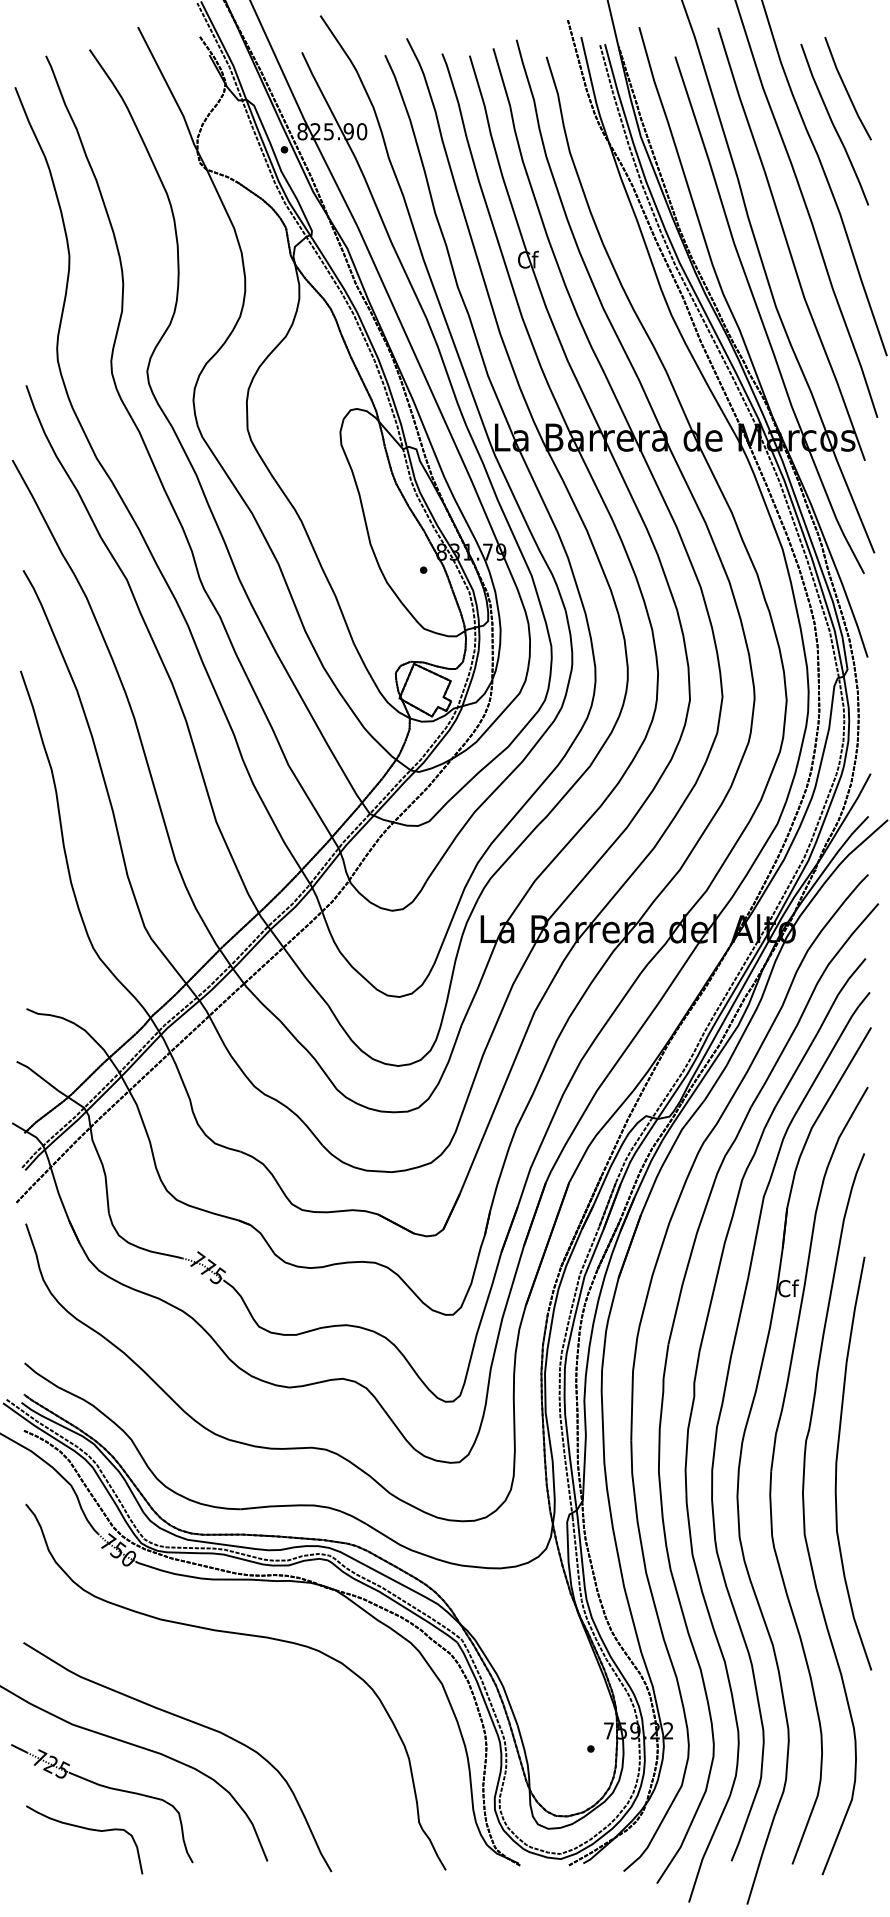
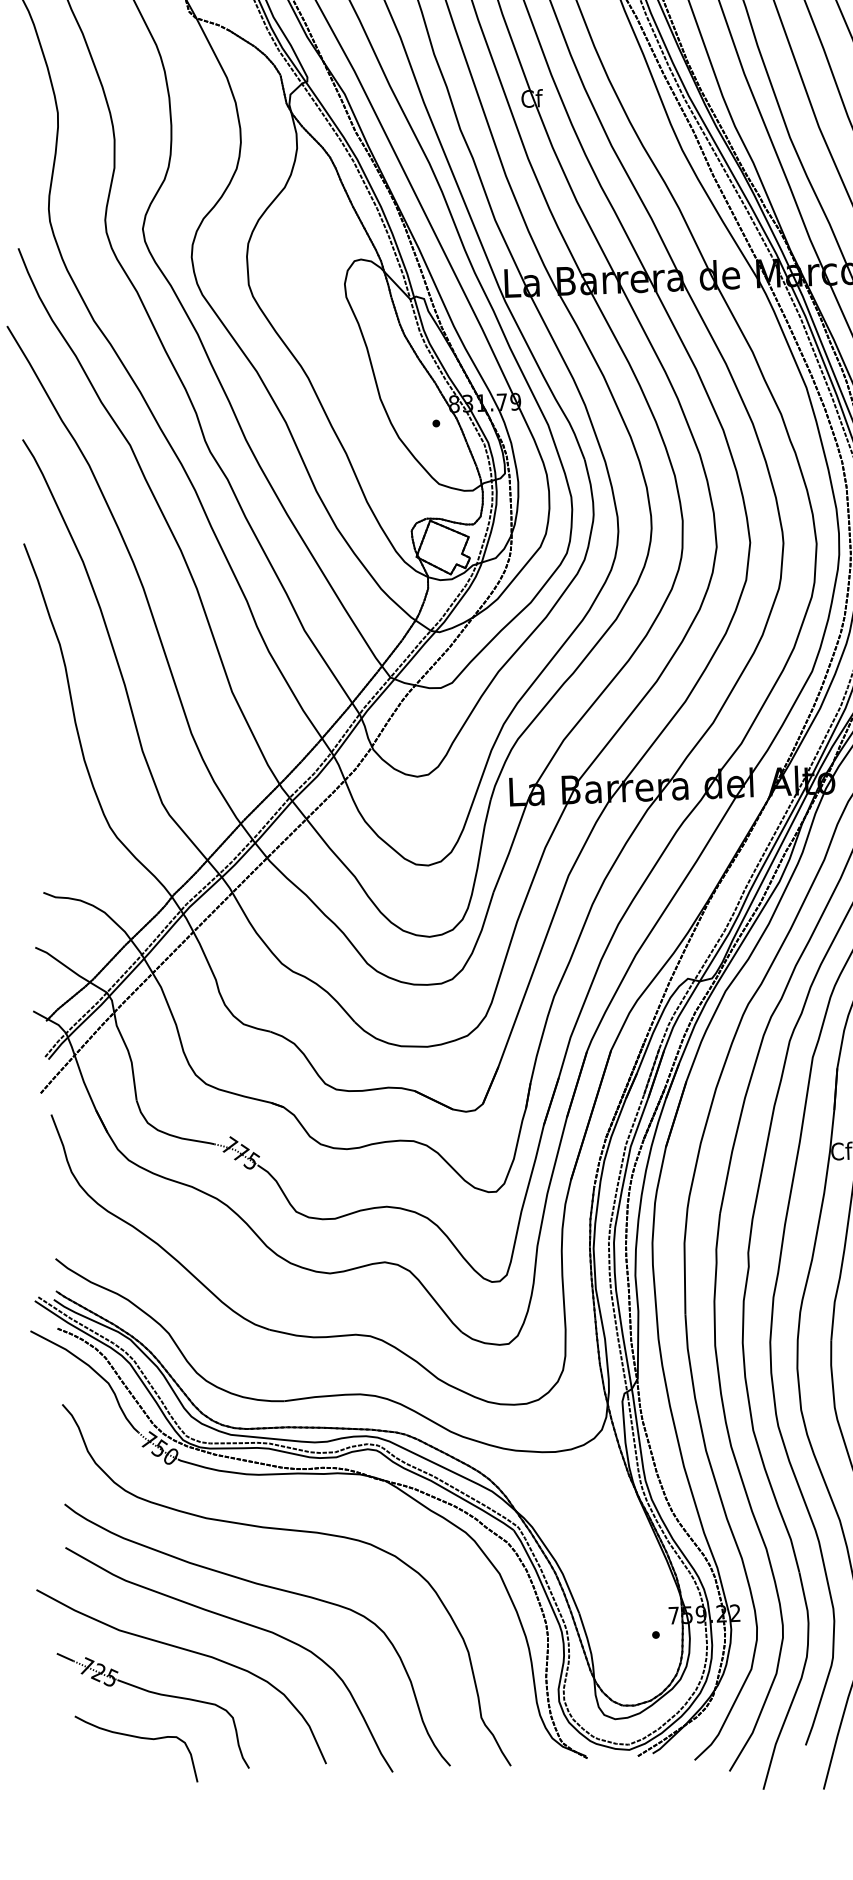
curve: (219, 1689) -> (269, 1588), added

